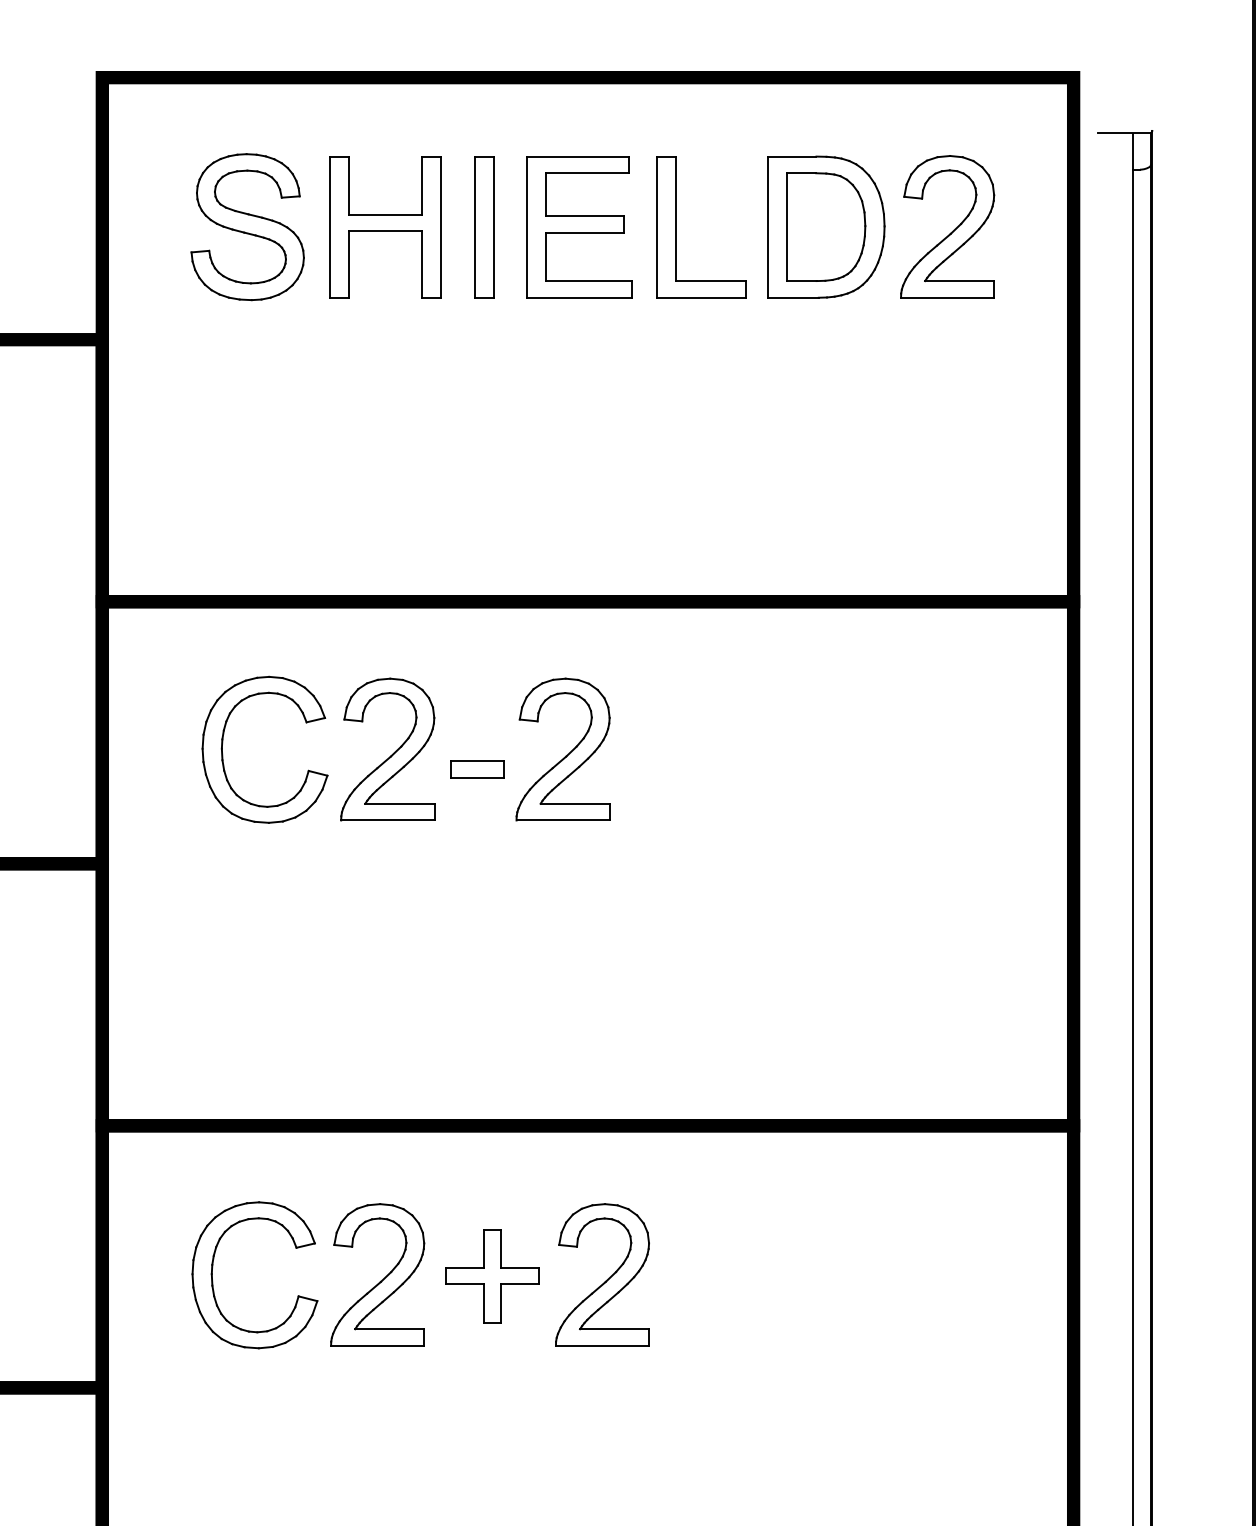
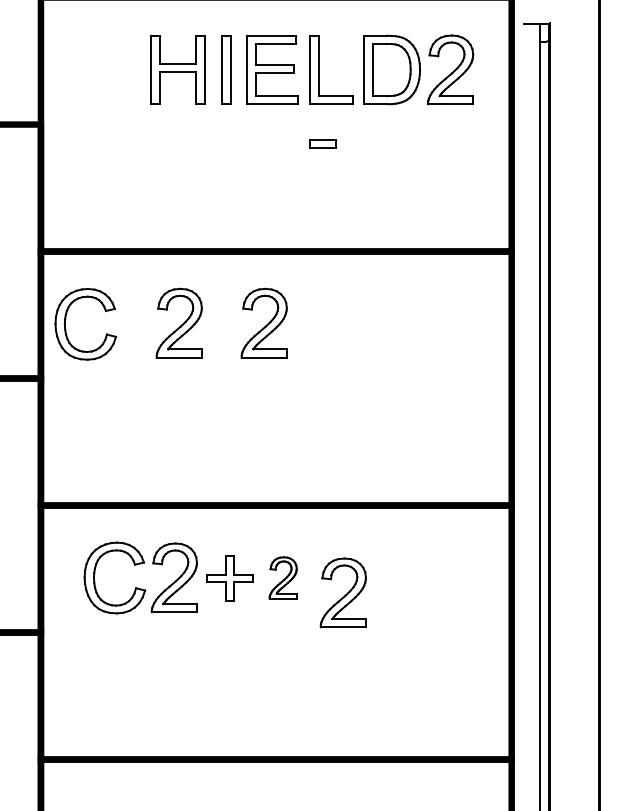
part: (247, 226) -> (111, 69), removed
part: (225, 739) -> (66, 319), moved
part: (476, 768) -> (322, 143), moved
part: (600, 1274) -> (282, 577), size x0.6
part: (724, 1305) -> (342, 592), added

